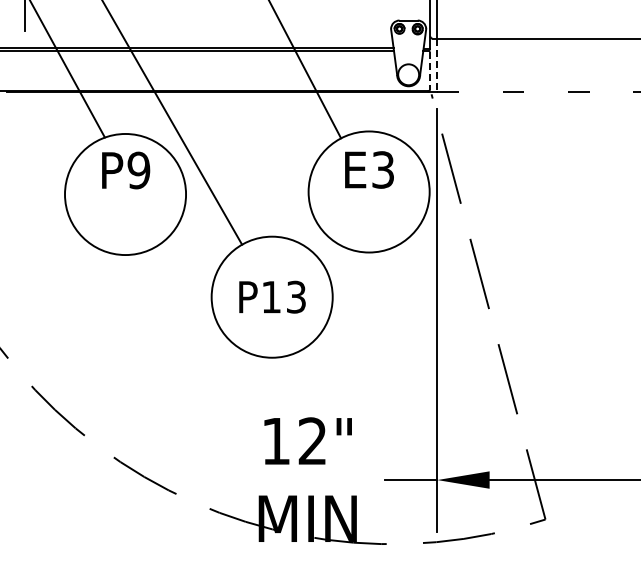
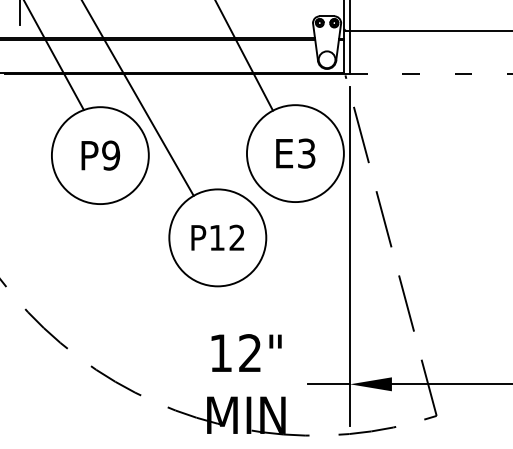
line: (437, 65) -> (350, 52), dashed -> solid
line: (429, 71) -> (343, 57), dashed -> solid
text: (369, 169) -> (295, 153), moved
text: (126, 170) -> (101, 155), moved
text: (295, 297) -> (236, 238), P13 -> P12

